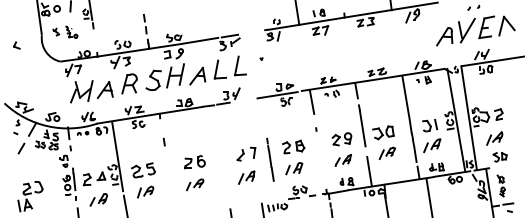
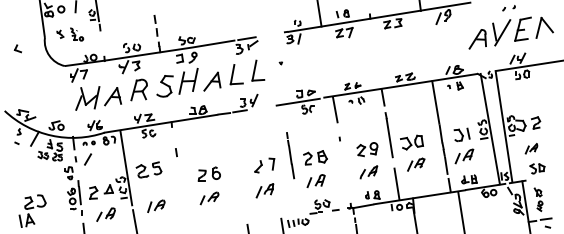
part: (494, 138) -> (531, 148), size x0.7
line: (21, 148) -> (88, 159), moved
line: (270, 159) -> (290, 155), moved
part: (142, 169) -> (148, 169), moved

